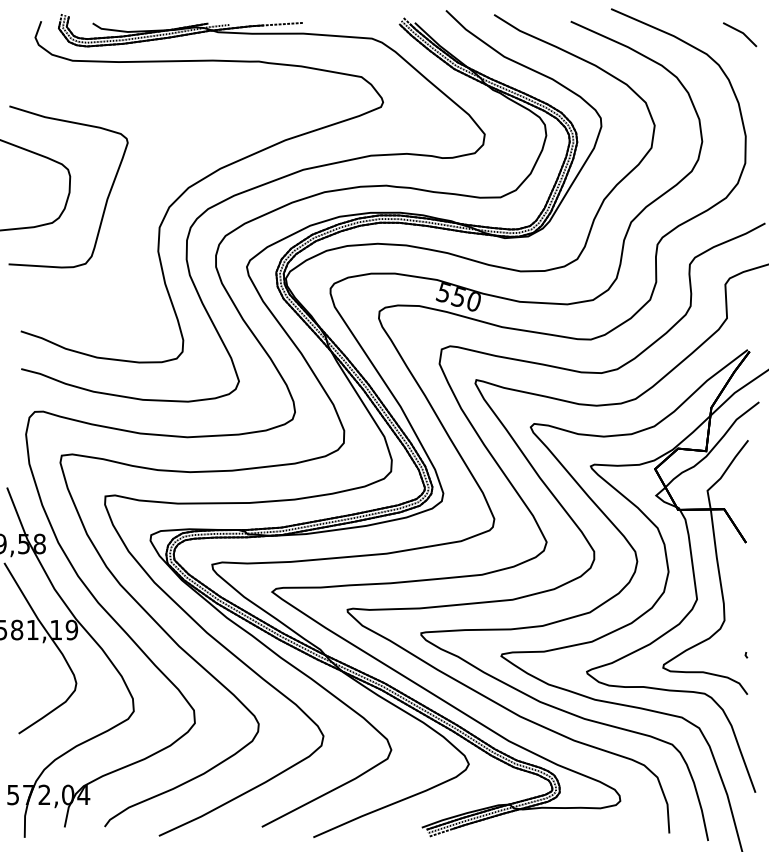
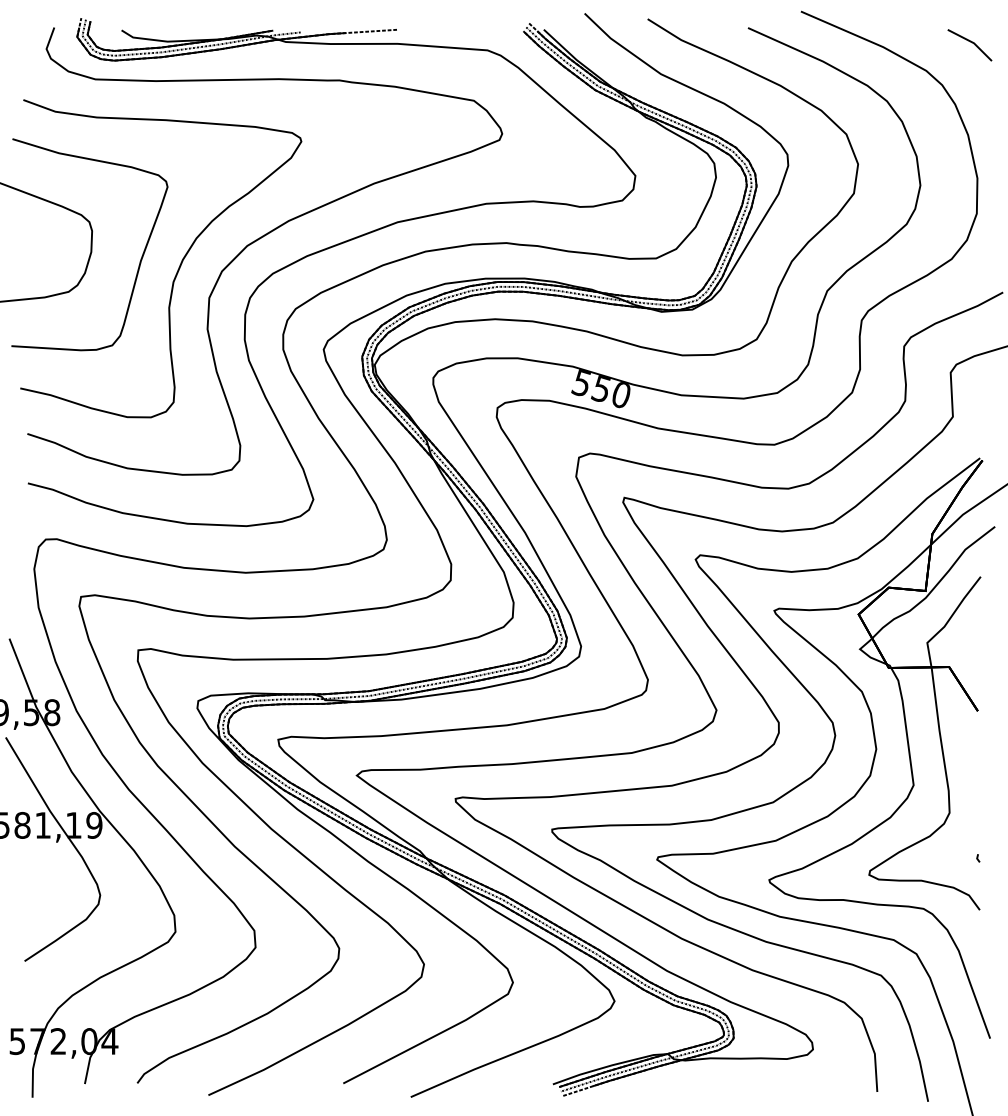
part: (136, 204) -> (178, 267), added

